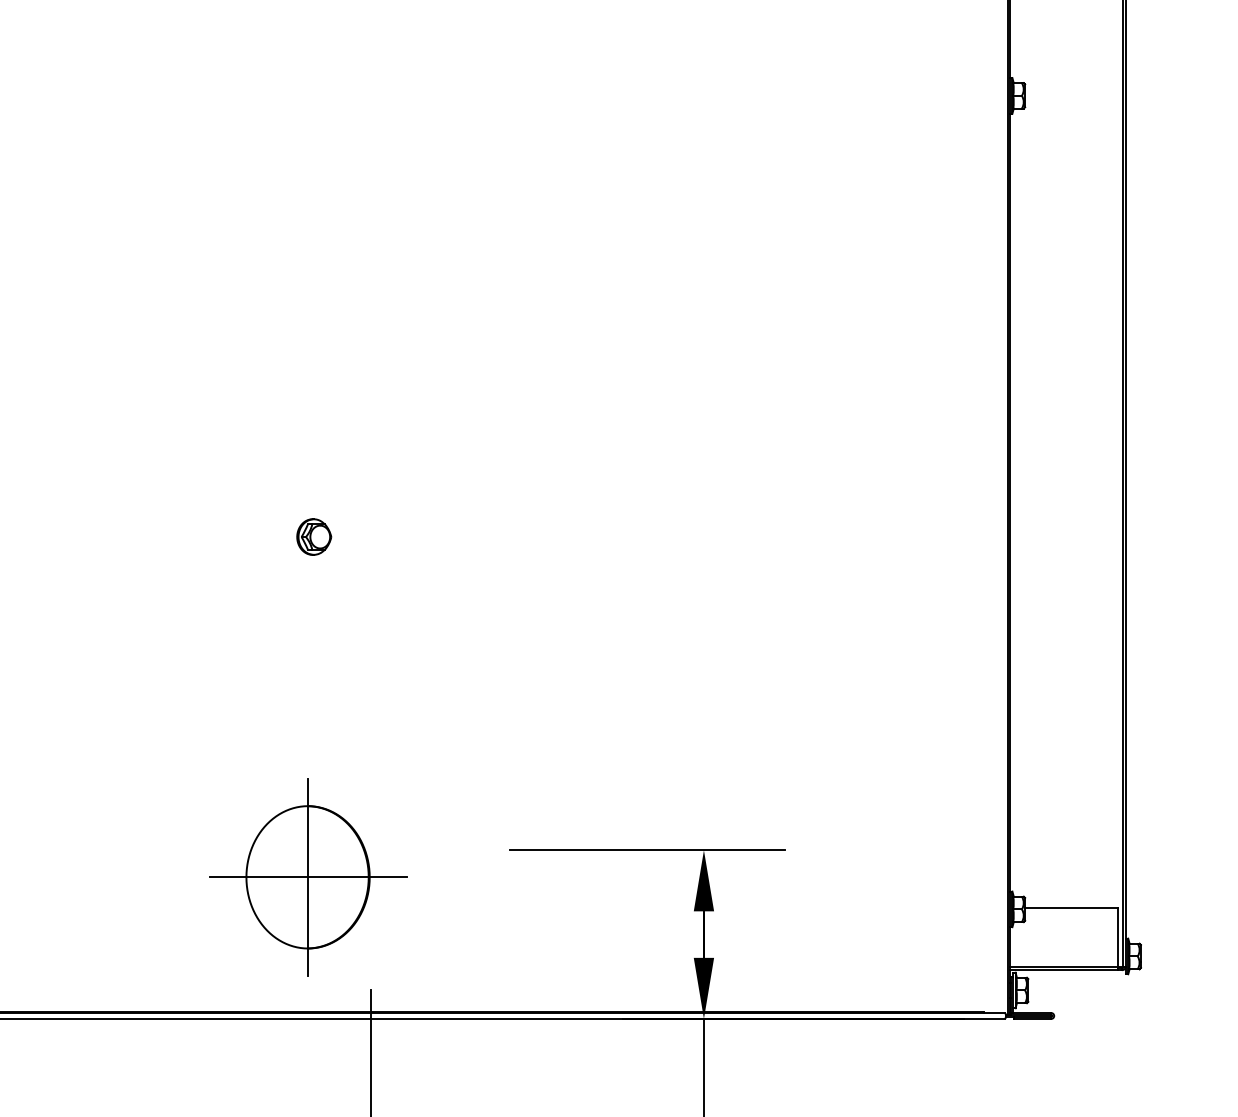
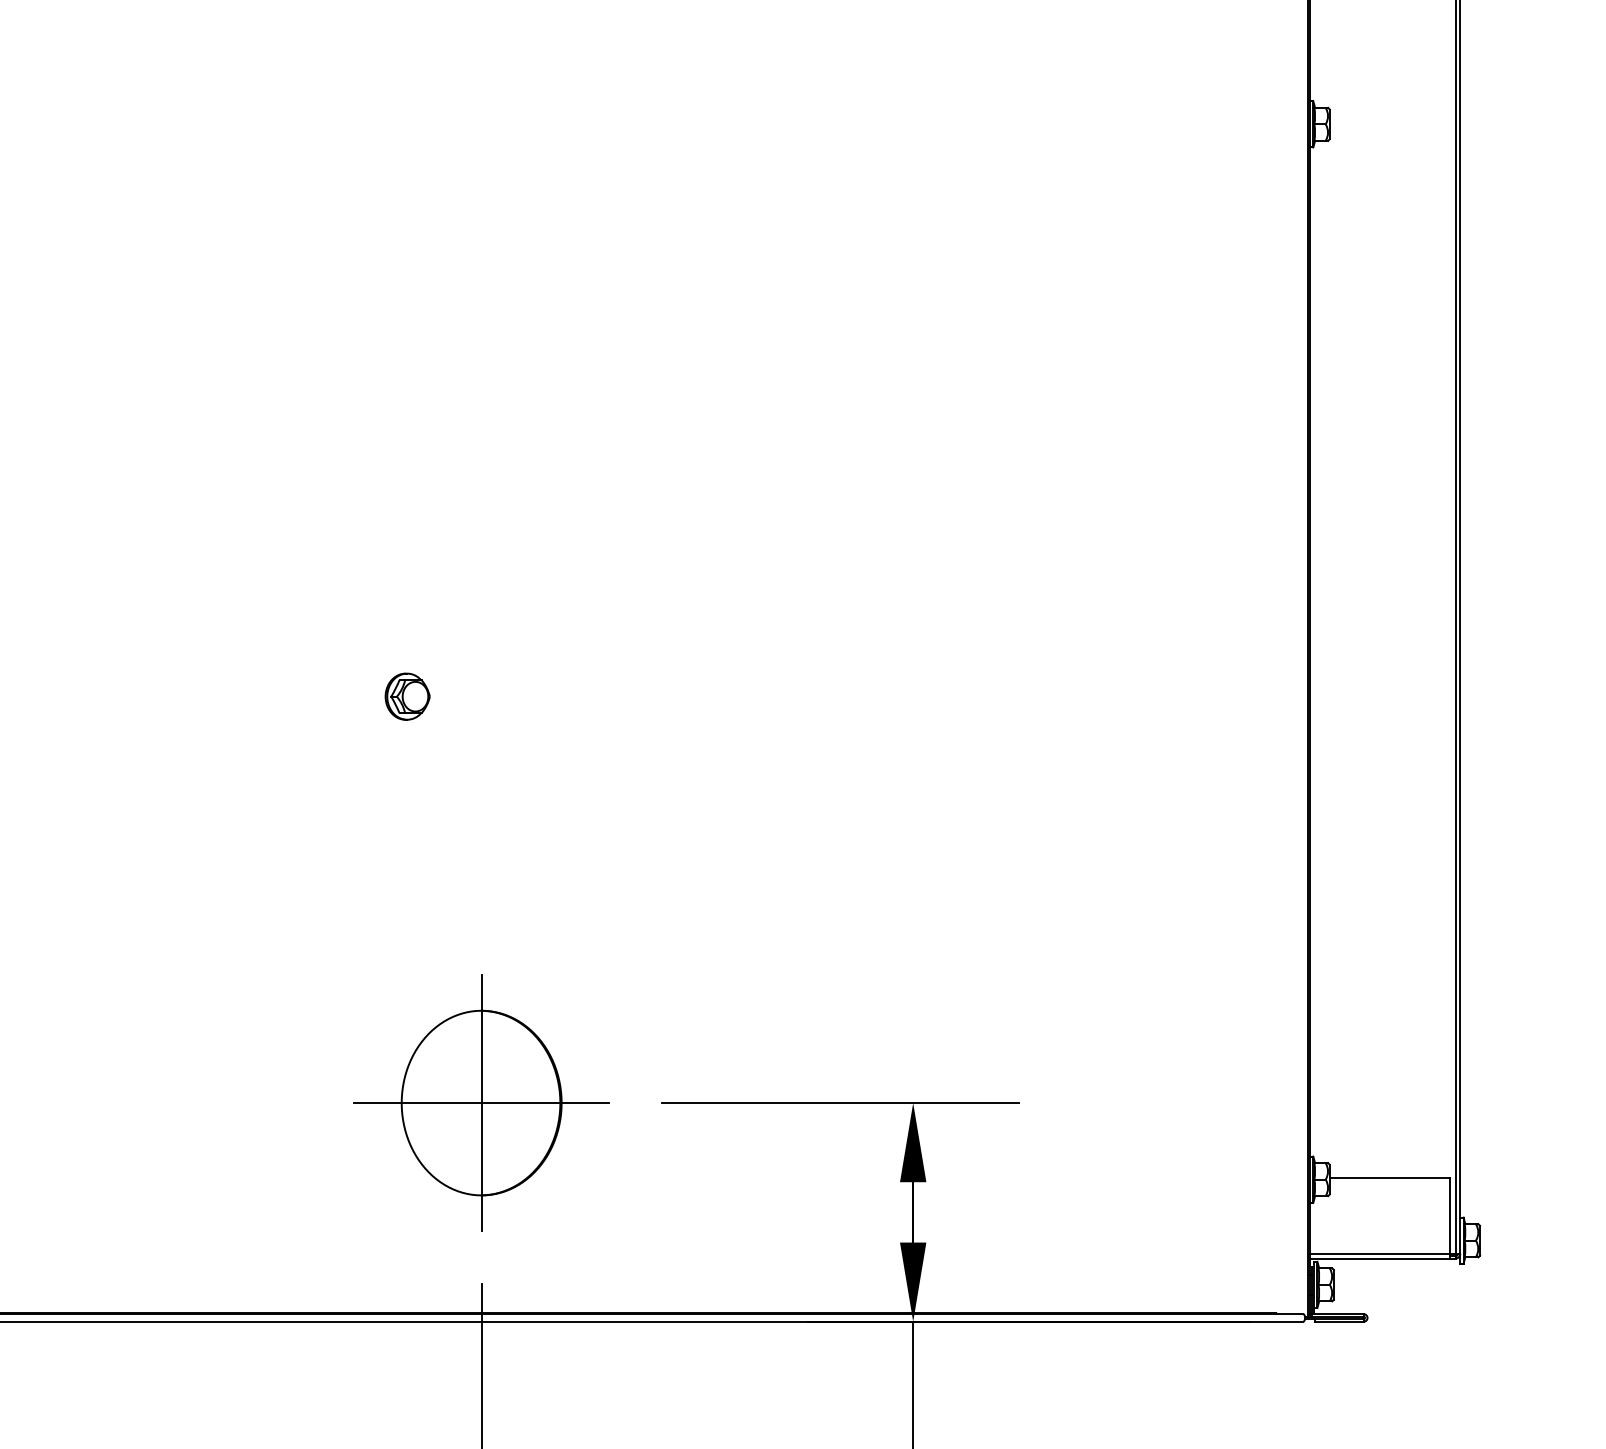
part: (307, 876) -> (481, 1102), moved

